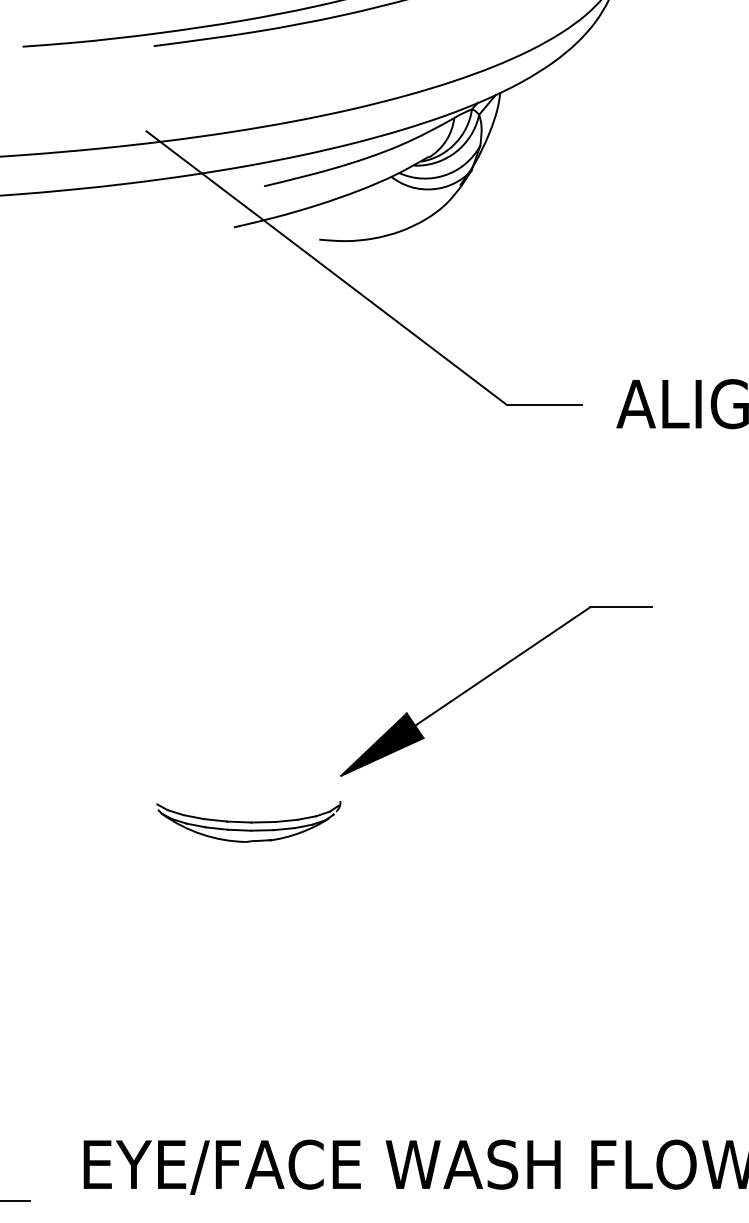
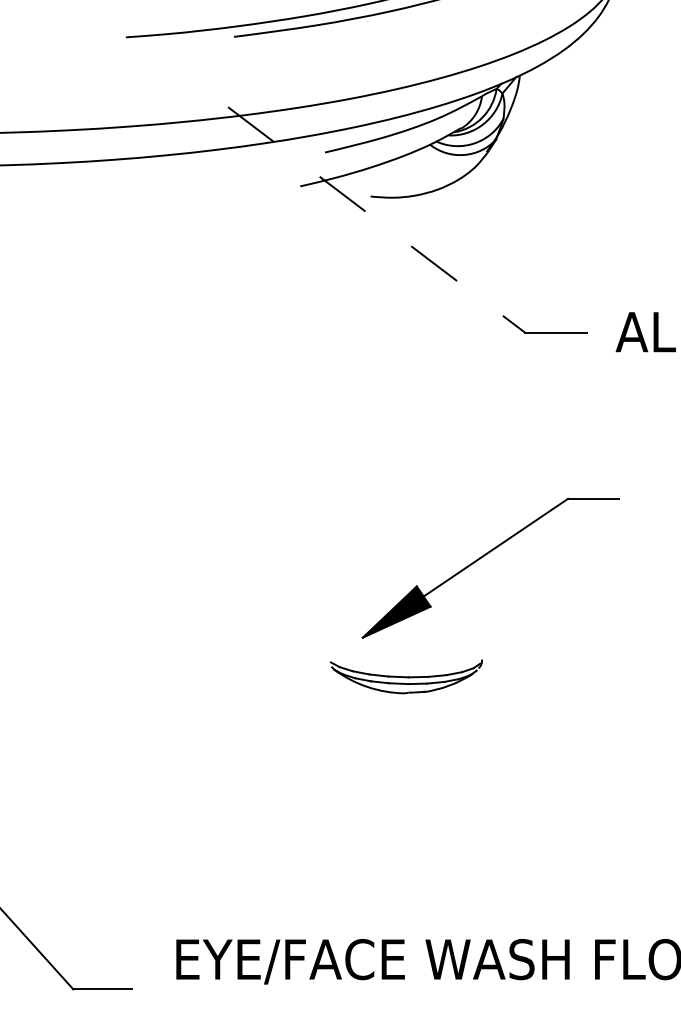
line: (326, 267) -> (376, 219), solid -> dashed
part: (487, 678) -> (483, 557), moved
part: (247, 821) -> (405, 676), moved

